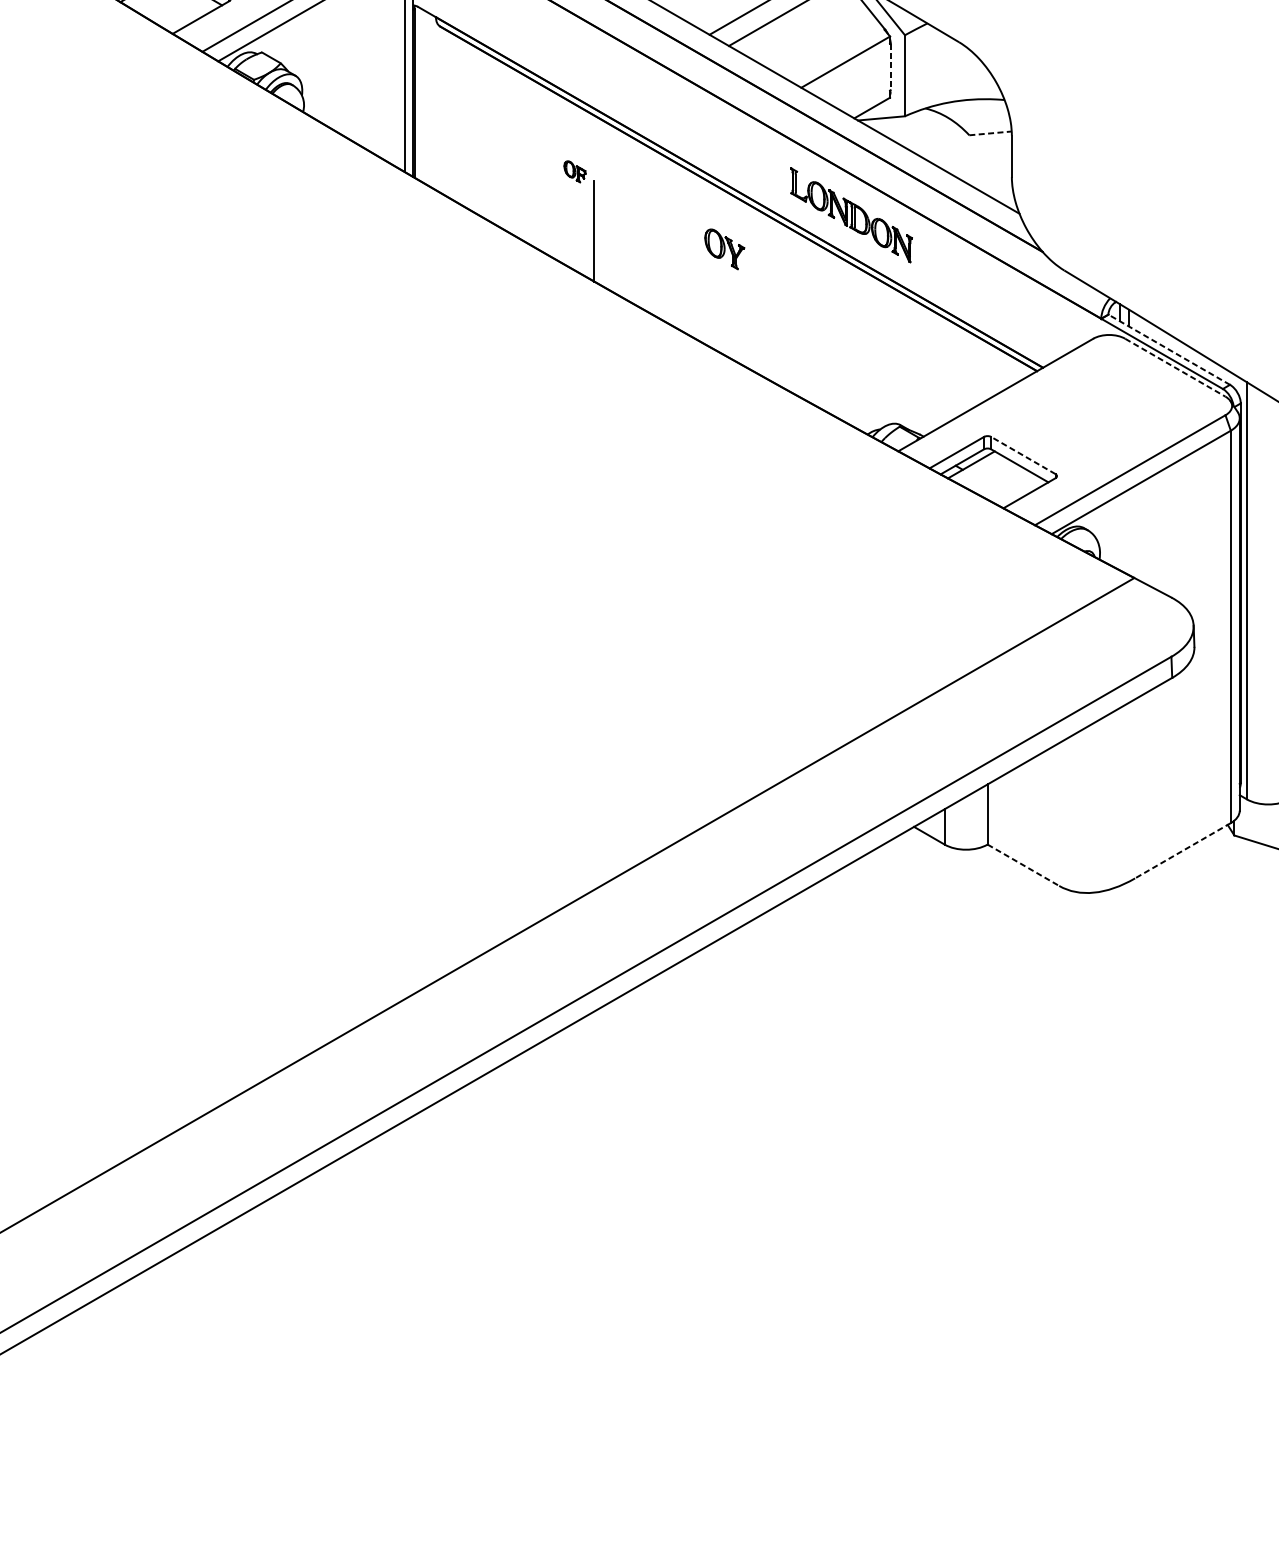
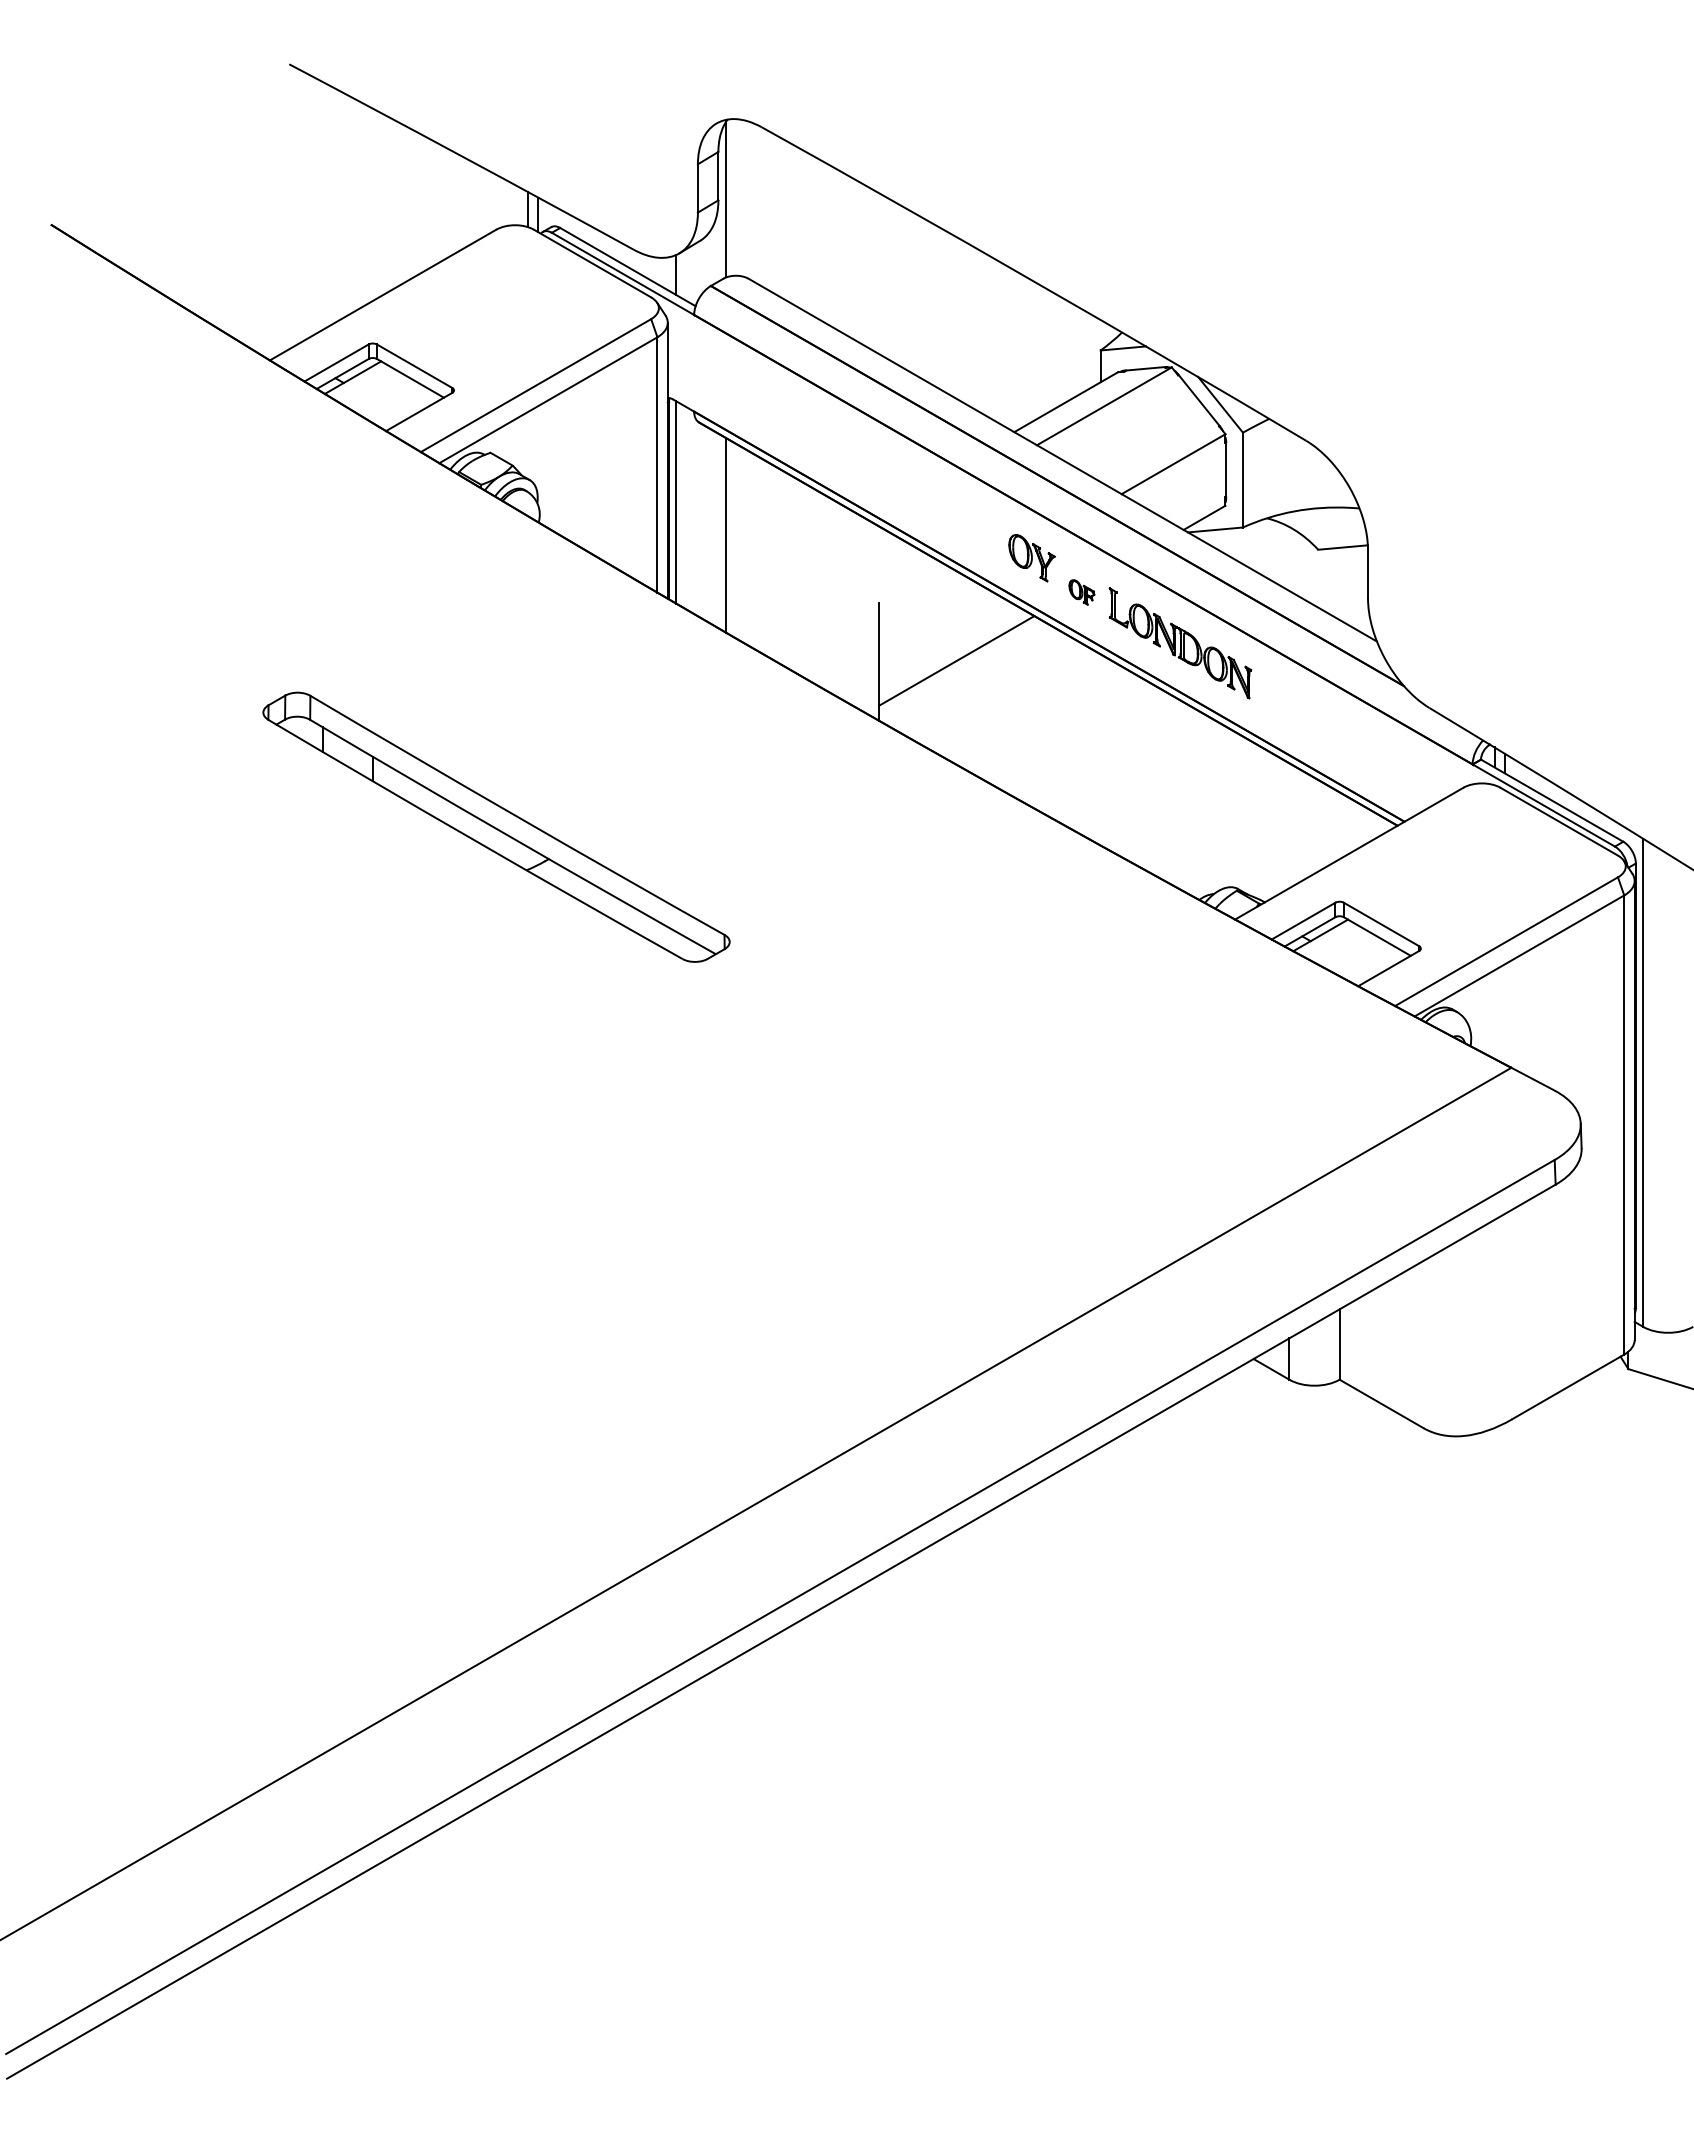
line: (890, 67) -> (1226, 470), dashed -> solid
line: (420, 94) -> (676, 502), added
line: (463, 123) -> (726, 535), added
line: (990, 133) -> (1343, 547), dashed -> solid
part: (574, 171) -> (1081, 592), moved
line: (660, 229) -> (956, 660), added
part: (724, 249) -> (1031, 558), moved
line: (1168, 349) -> (1551, 800), dashed -> solid
line: (1175, 367) -> (1559, 821), dashed -> solid
part: (267, 371) -> (496, 826), added
line: (1023, 455) -> (1381, 924), dashed -> solid
line: (1183, 850) -> (1568, 1386), dashed -> solid
line: (1023, 865) -> (1381, 1404), dashed -> solid

